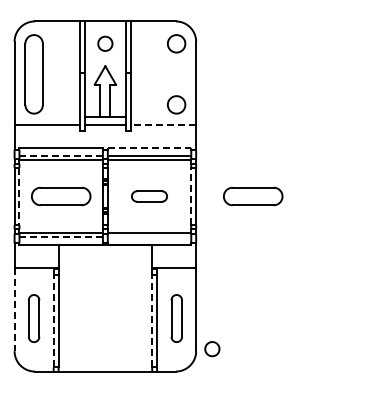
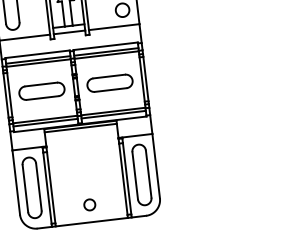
line: (163, 125) -> (114, 27), dashed -> solid
line: (149, 148) -> (105, 46), dashed -> solid
line: (61, 155) -> (38, 59), dashed -> solid
line: (19, 196) -> (9, 95), dashed -> solid
part: (149, 196) -> (110, 83), size x1.67
line: (191, 196) -> (142, 79), dashed -> solid
part: (253, 196) -> (190, 73), removed
line: (61, 237) -> (45, 122), dashed -> solid
line: (149, 237) -> (113, 114), added
line: (105, 249) -> (80, 128), added
line: (14, 309) -> (16, 182), dashed -> solid
part: (33, 318) -> (31, 187), size x1.67
part: (176, 318) -> (141, 174), size x1.67
line: (53, 320) -> (47, 187), dashed -> solid
line: (152, 320) -> (123, 178), dashed -> solid
part: (212, 349) -> (89, 205), moved

